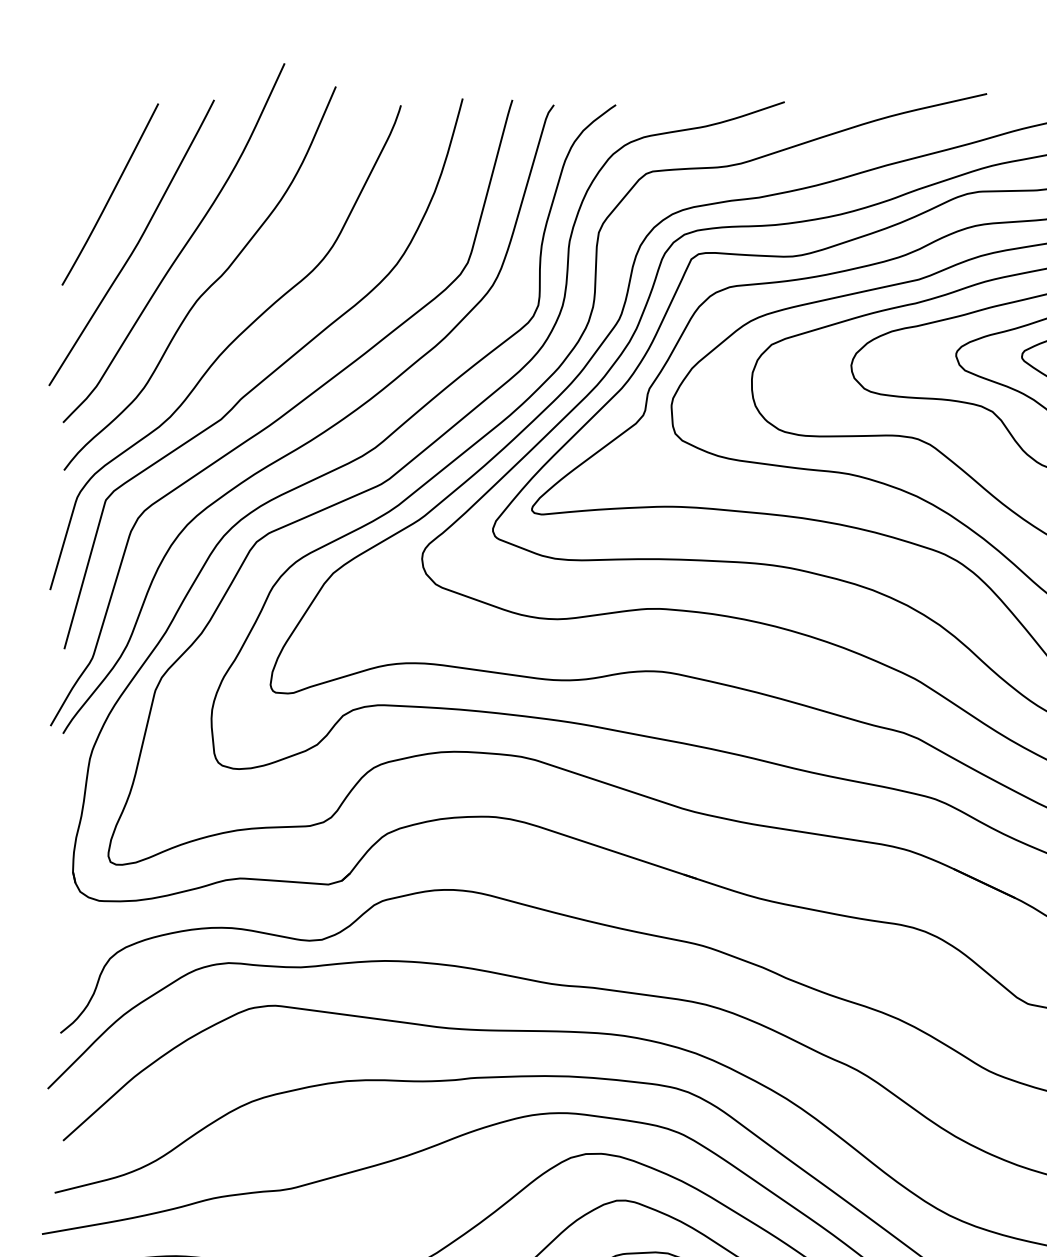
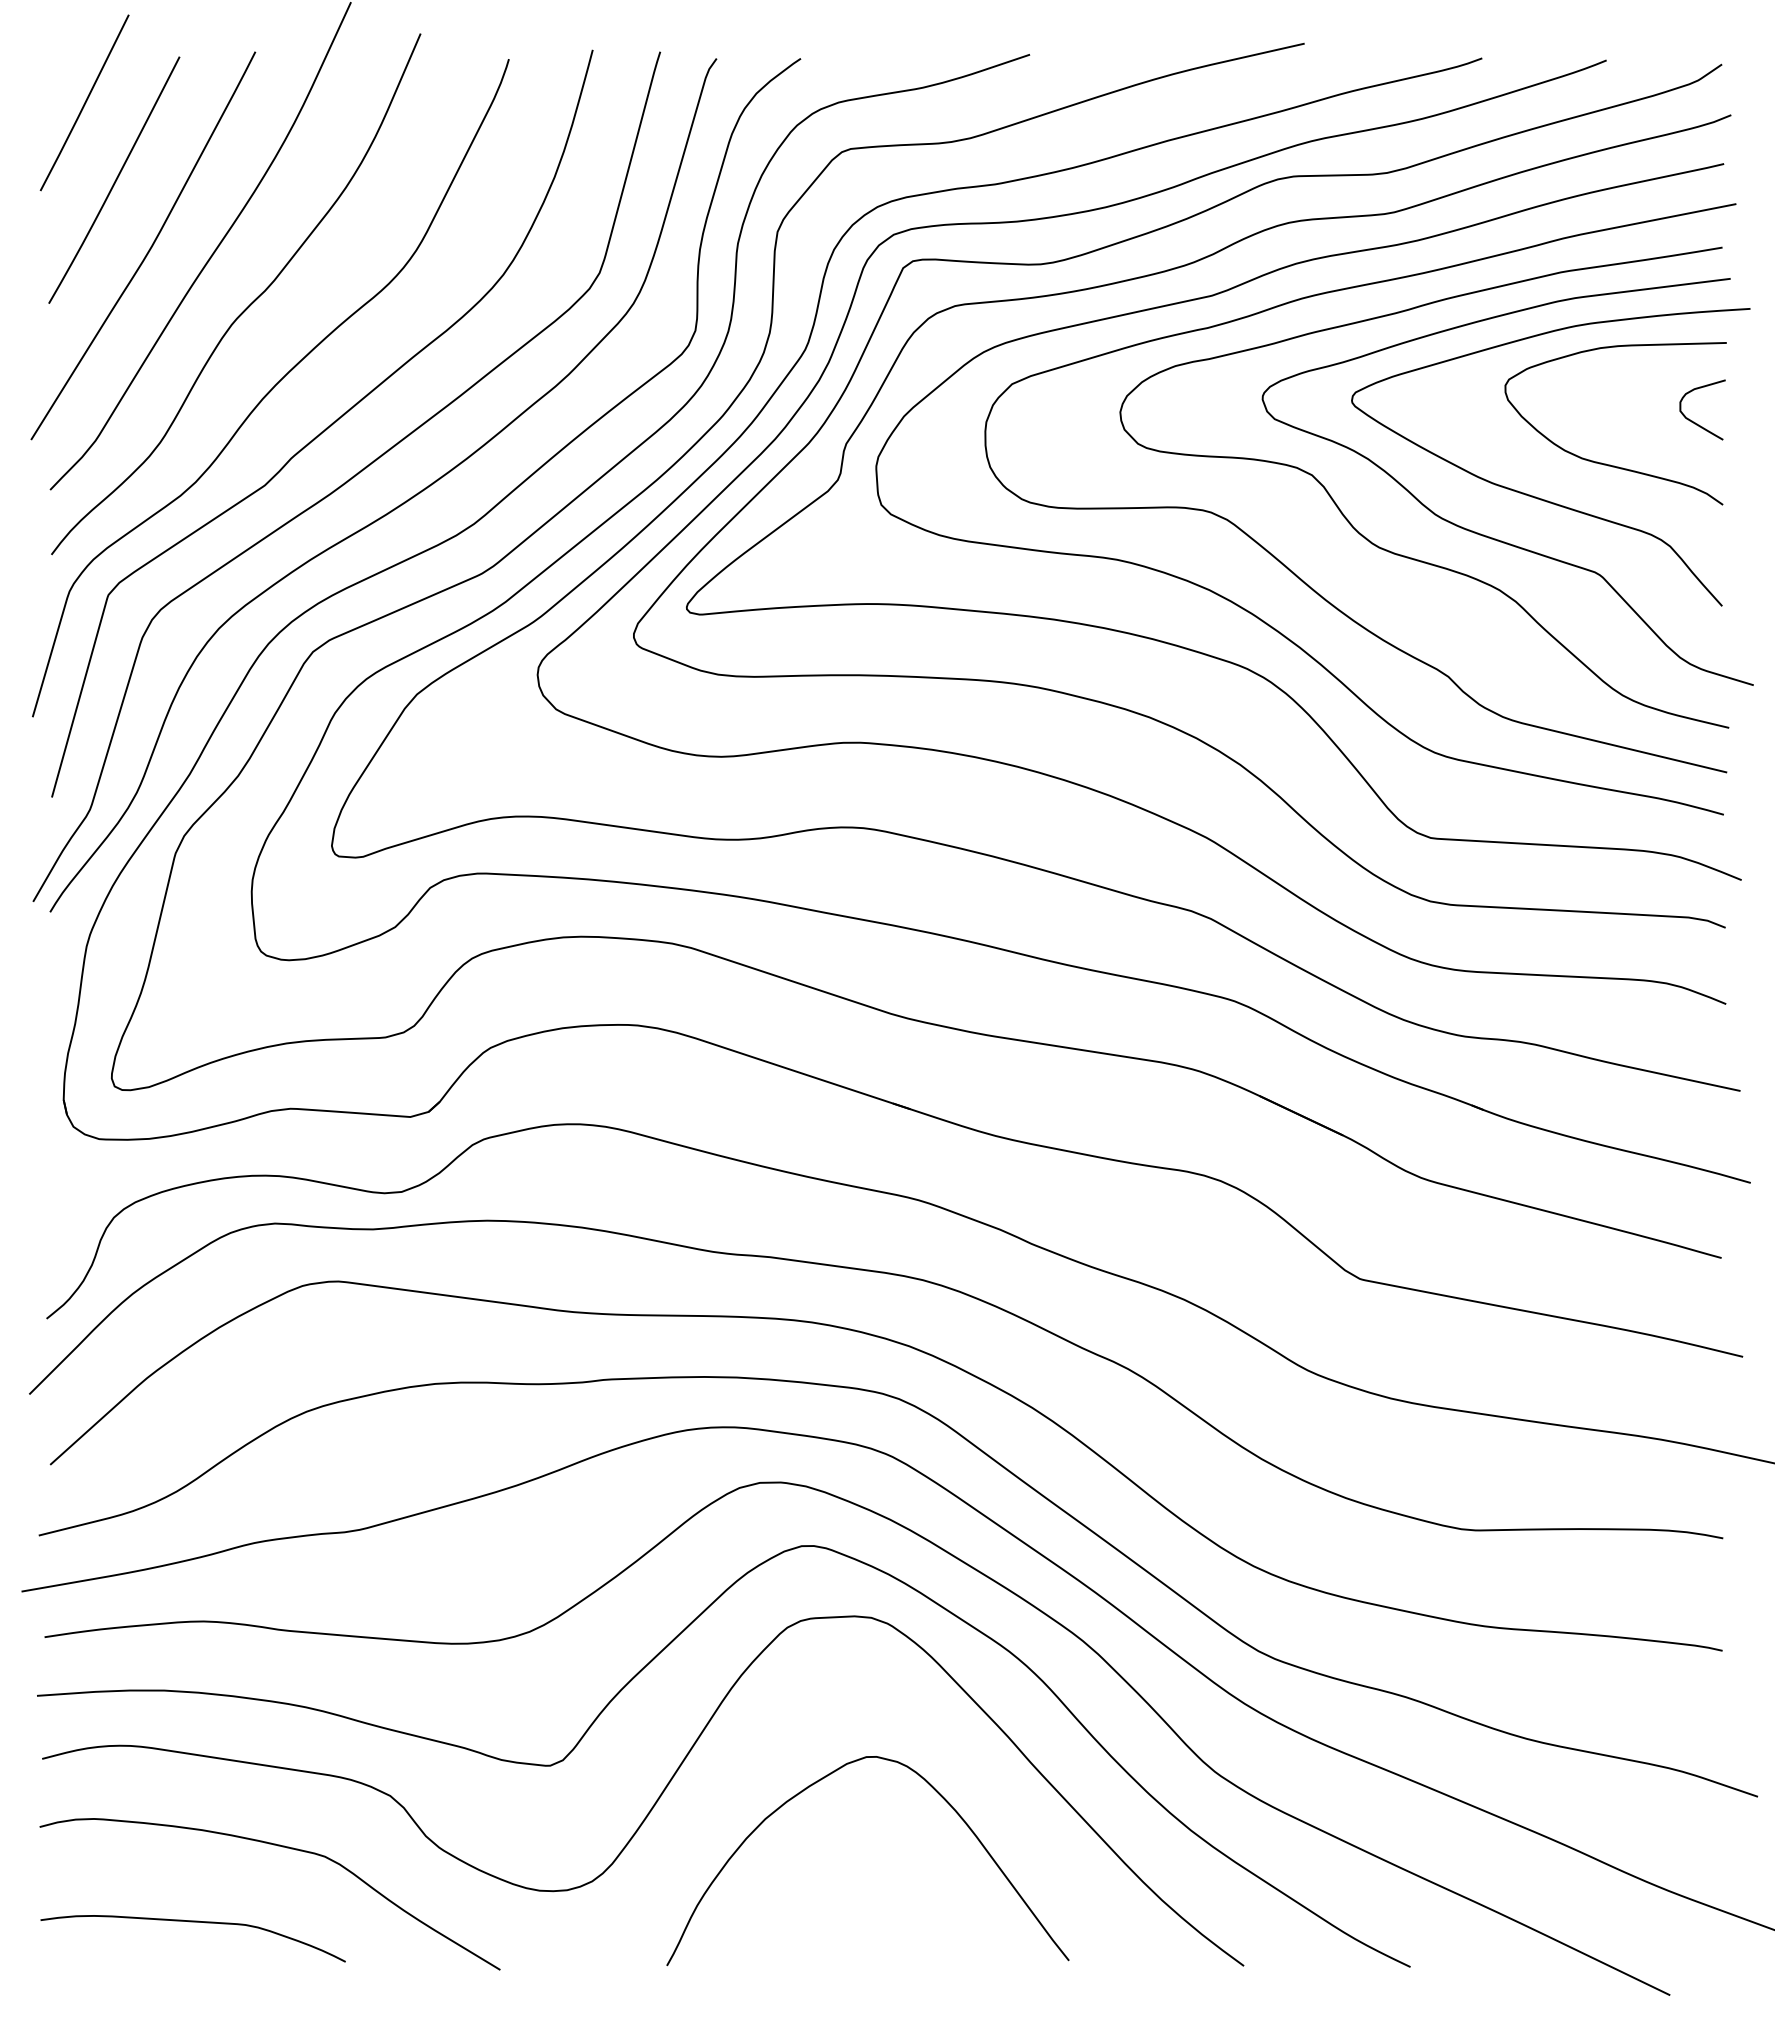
line: (88, 137) -> (84, 102), added

